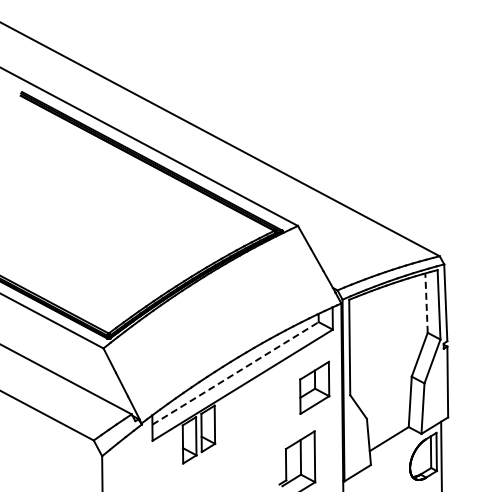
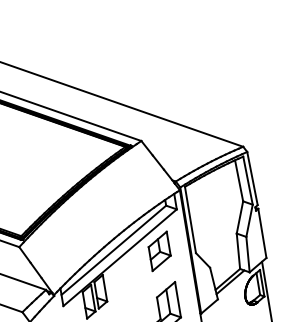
line: (426, 303) -> (239, 181), dashed -> solid
line: (235, 373) -> (113, 250), dashed -> solid
part: (314, 387) -> (159, 251), moved
line: (392, 443) -> (230, 282), added

